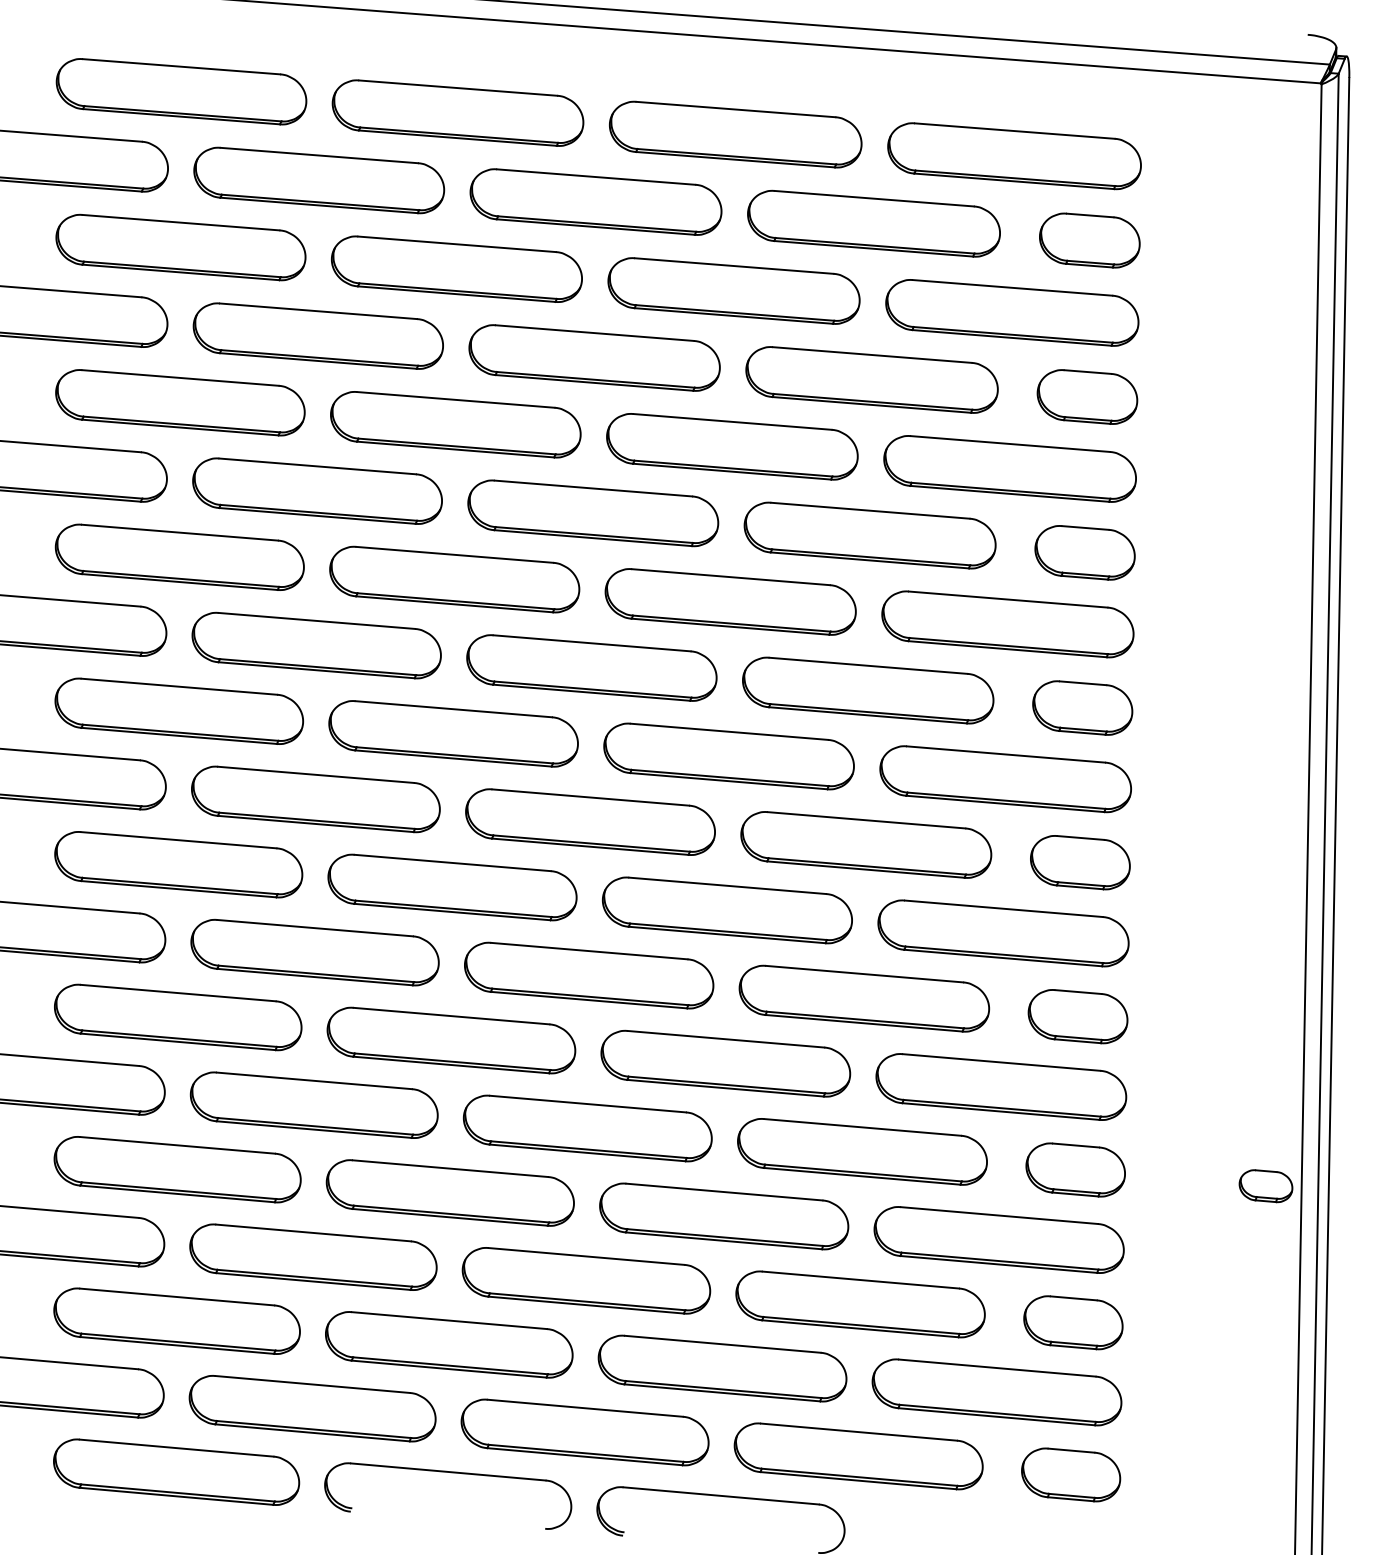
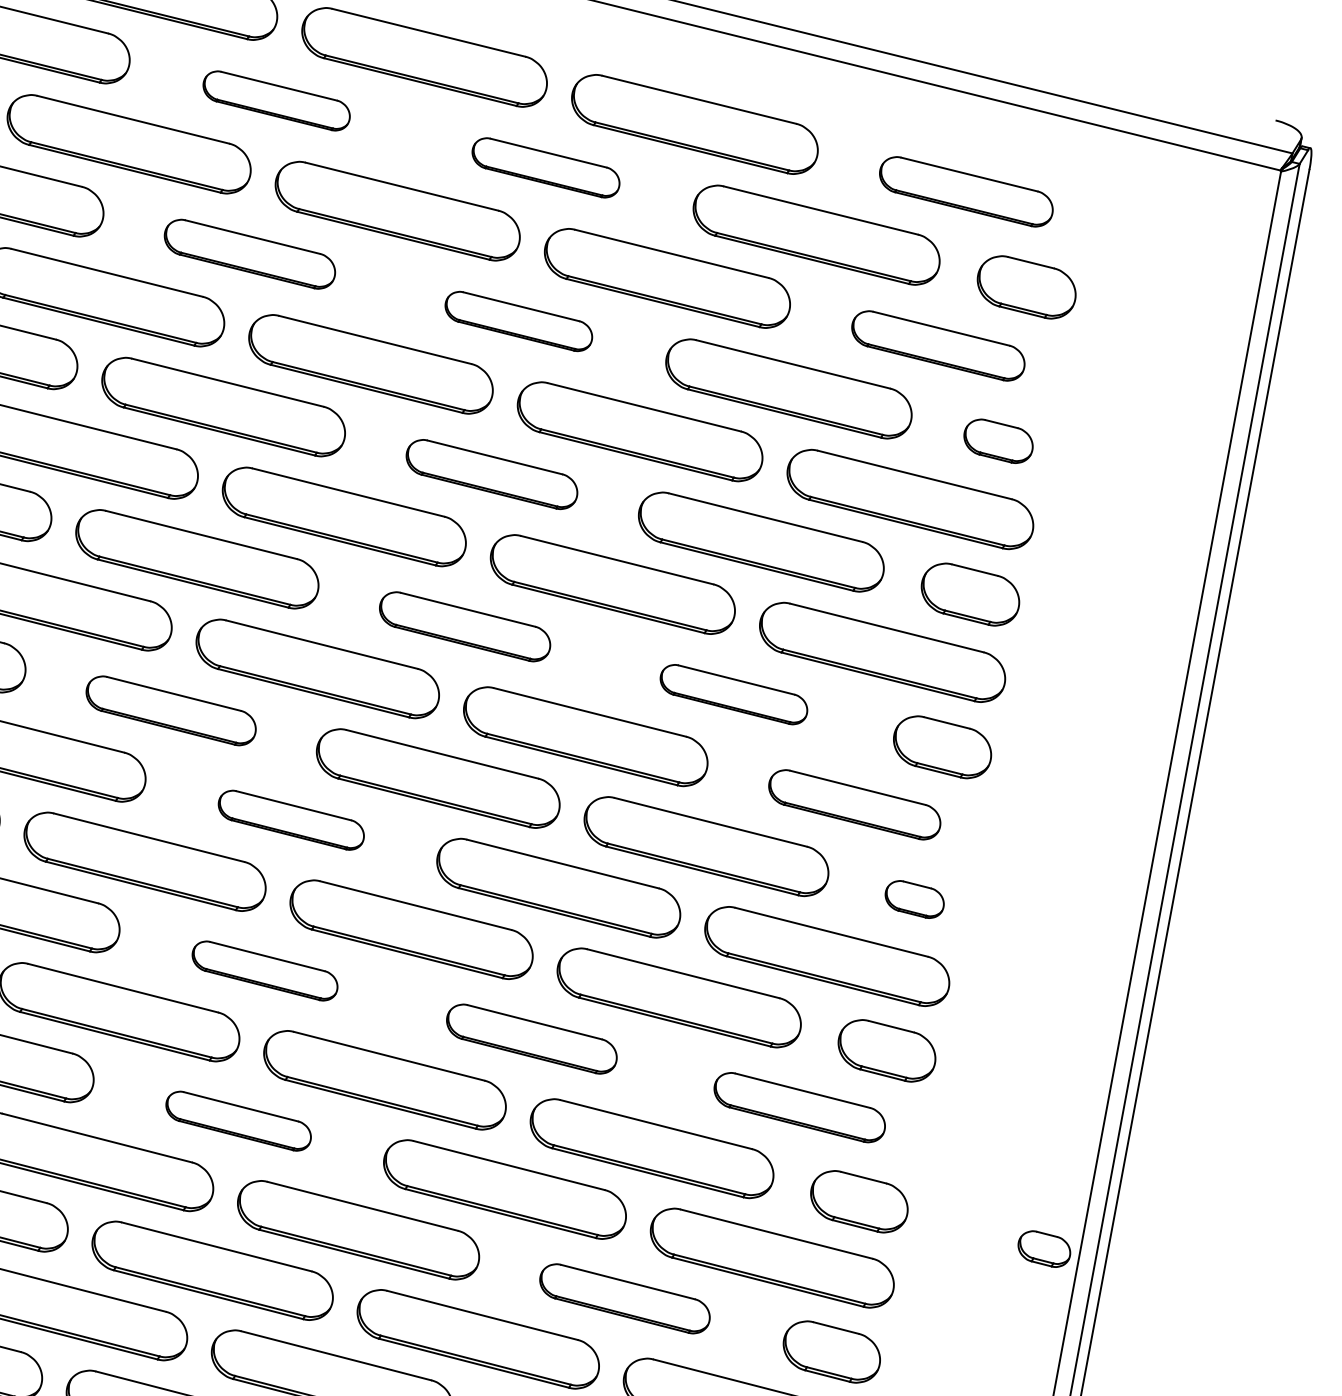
part: (1014, 156) -> (966, 192), size x0.7
part: (319, 180) -> (276, 101), size x0.6
part: (595, 201) -> (545, 167), size x0.6
part: (1012, 312) -> (938, 345), size x0.7
part: (317, 335) -> (249, 253), size x0.7
part: (594, 357) -> (518, 320), size x0.6
part: (1087, 396) -> (998, 440), size x0.7
part: (593, 513) -> (492, 474), size x0.7
part: (591, 667) -> (464, 626), size x0.7
part: (868, 690) -> (734, 694), size x0.6
part: (1005, 779) -> (854, 805), size x0.7
part: (315, 799) -> (170, 710), size x0.7
part: (1080, 862) -> (914, 899), size x0.6
part: (452, 887) -> (291, 820), size x0.6
part: (451, 1040) -> (265, 971), size x0.6
part: (725, 1063) -> (531, 1038), size x0.7
part: (1001, 1086) -> (799, 1107), size x0.7
part: (449, 1192) -> (238, 1120), size x0.6
part: (860, 1304) -> (624, 1298), size x0.7

